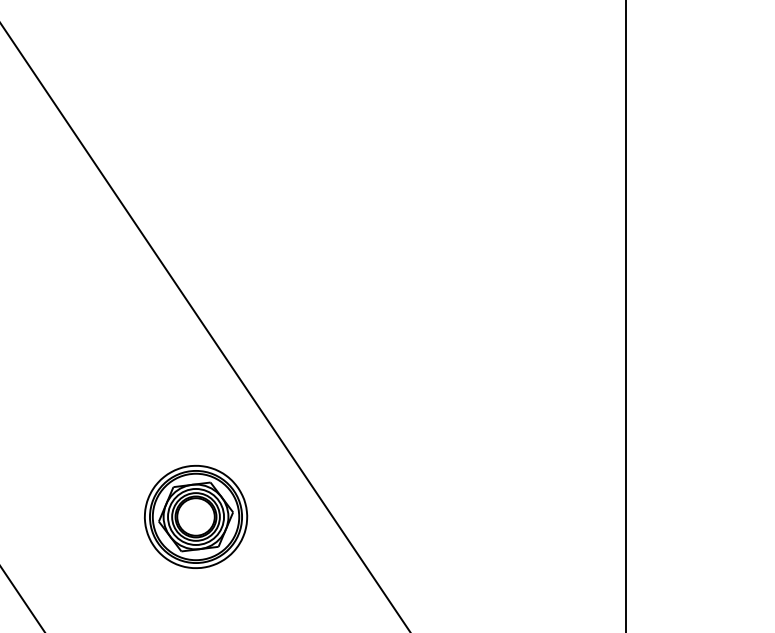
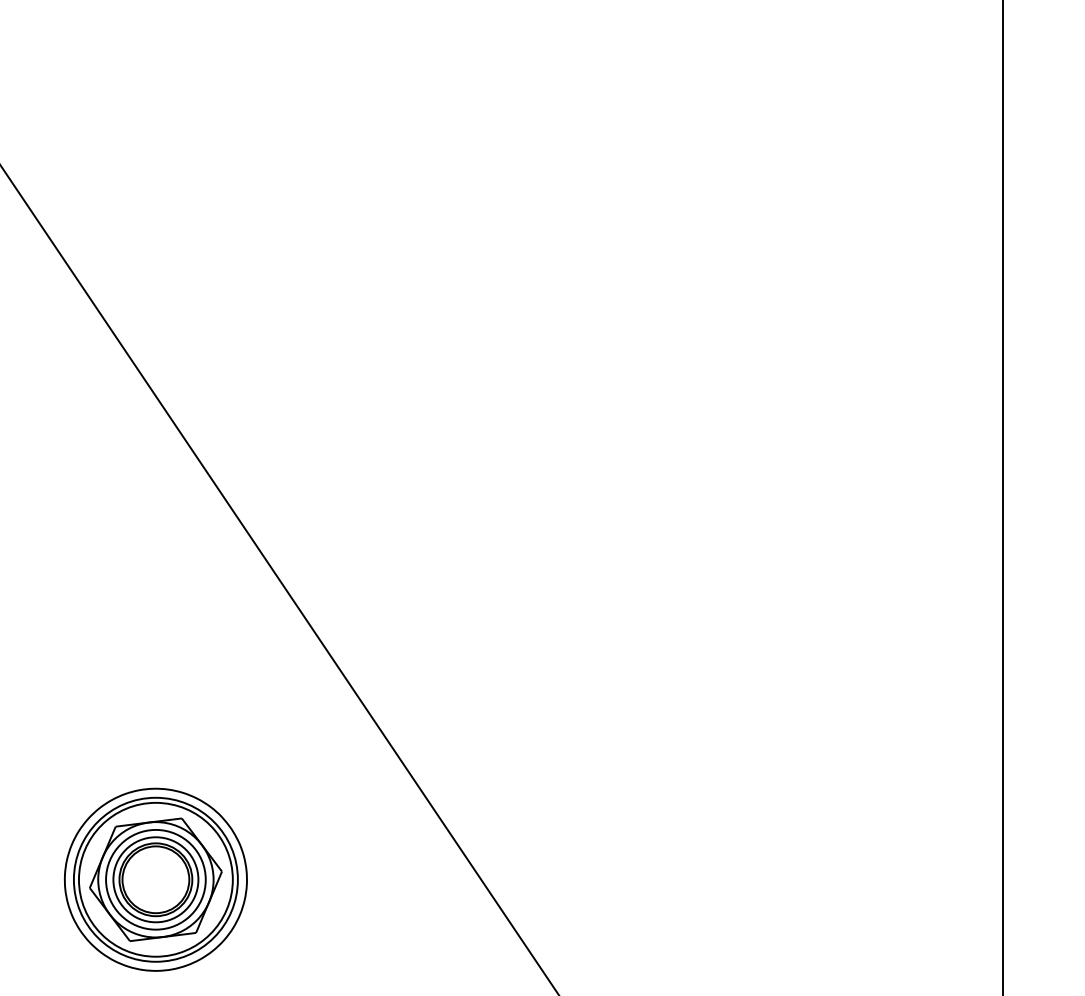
part: (196, 516) -> (156, 878), moved

